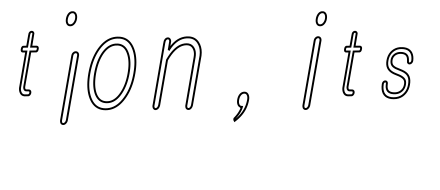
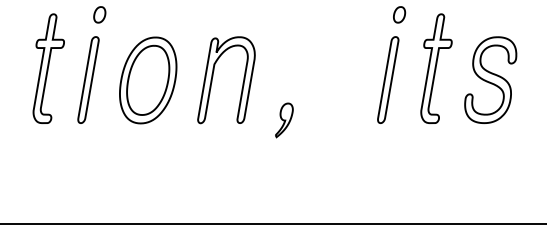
part: (28, 63) -> (48, 68), size x1.43
part: (352, 63) -> (436, 68), size x1.43
part: (397, 72) -> (490, 79), size x1.43
part: (69, 87) -> (88, 79), moved
part: (241, 106) -> (284, 120), moved

